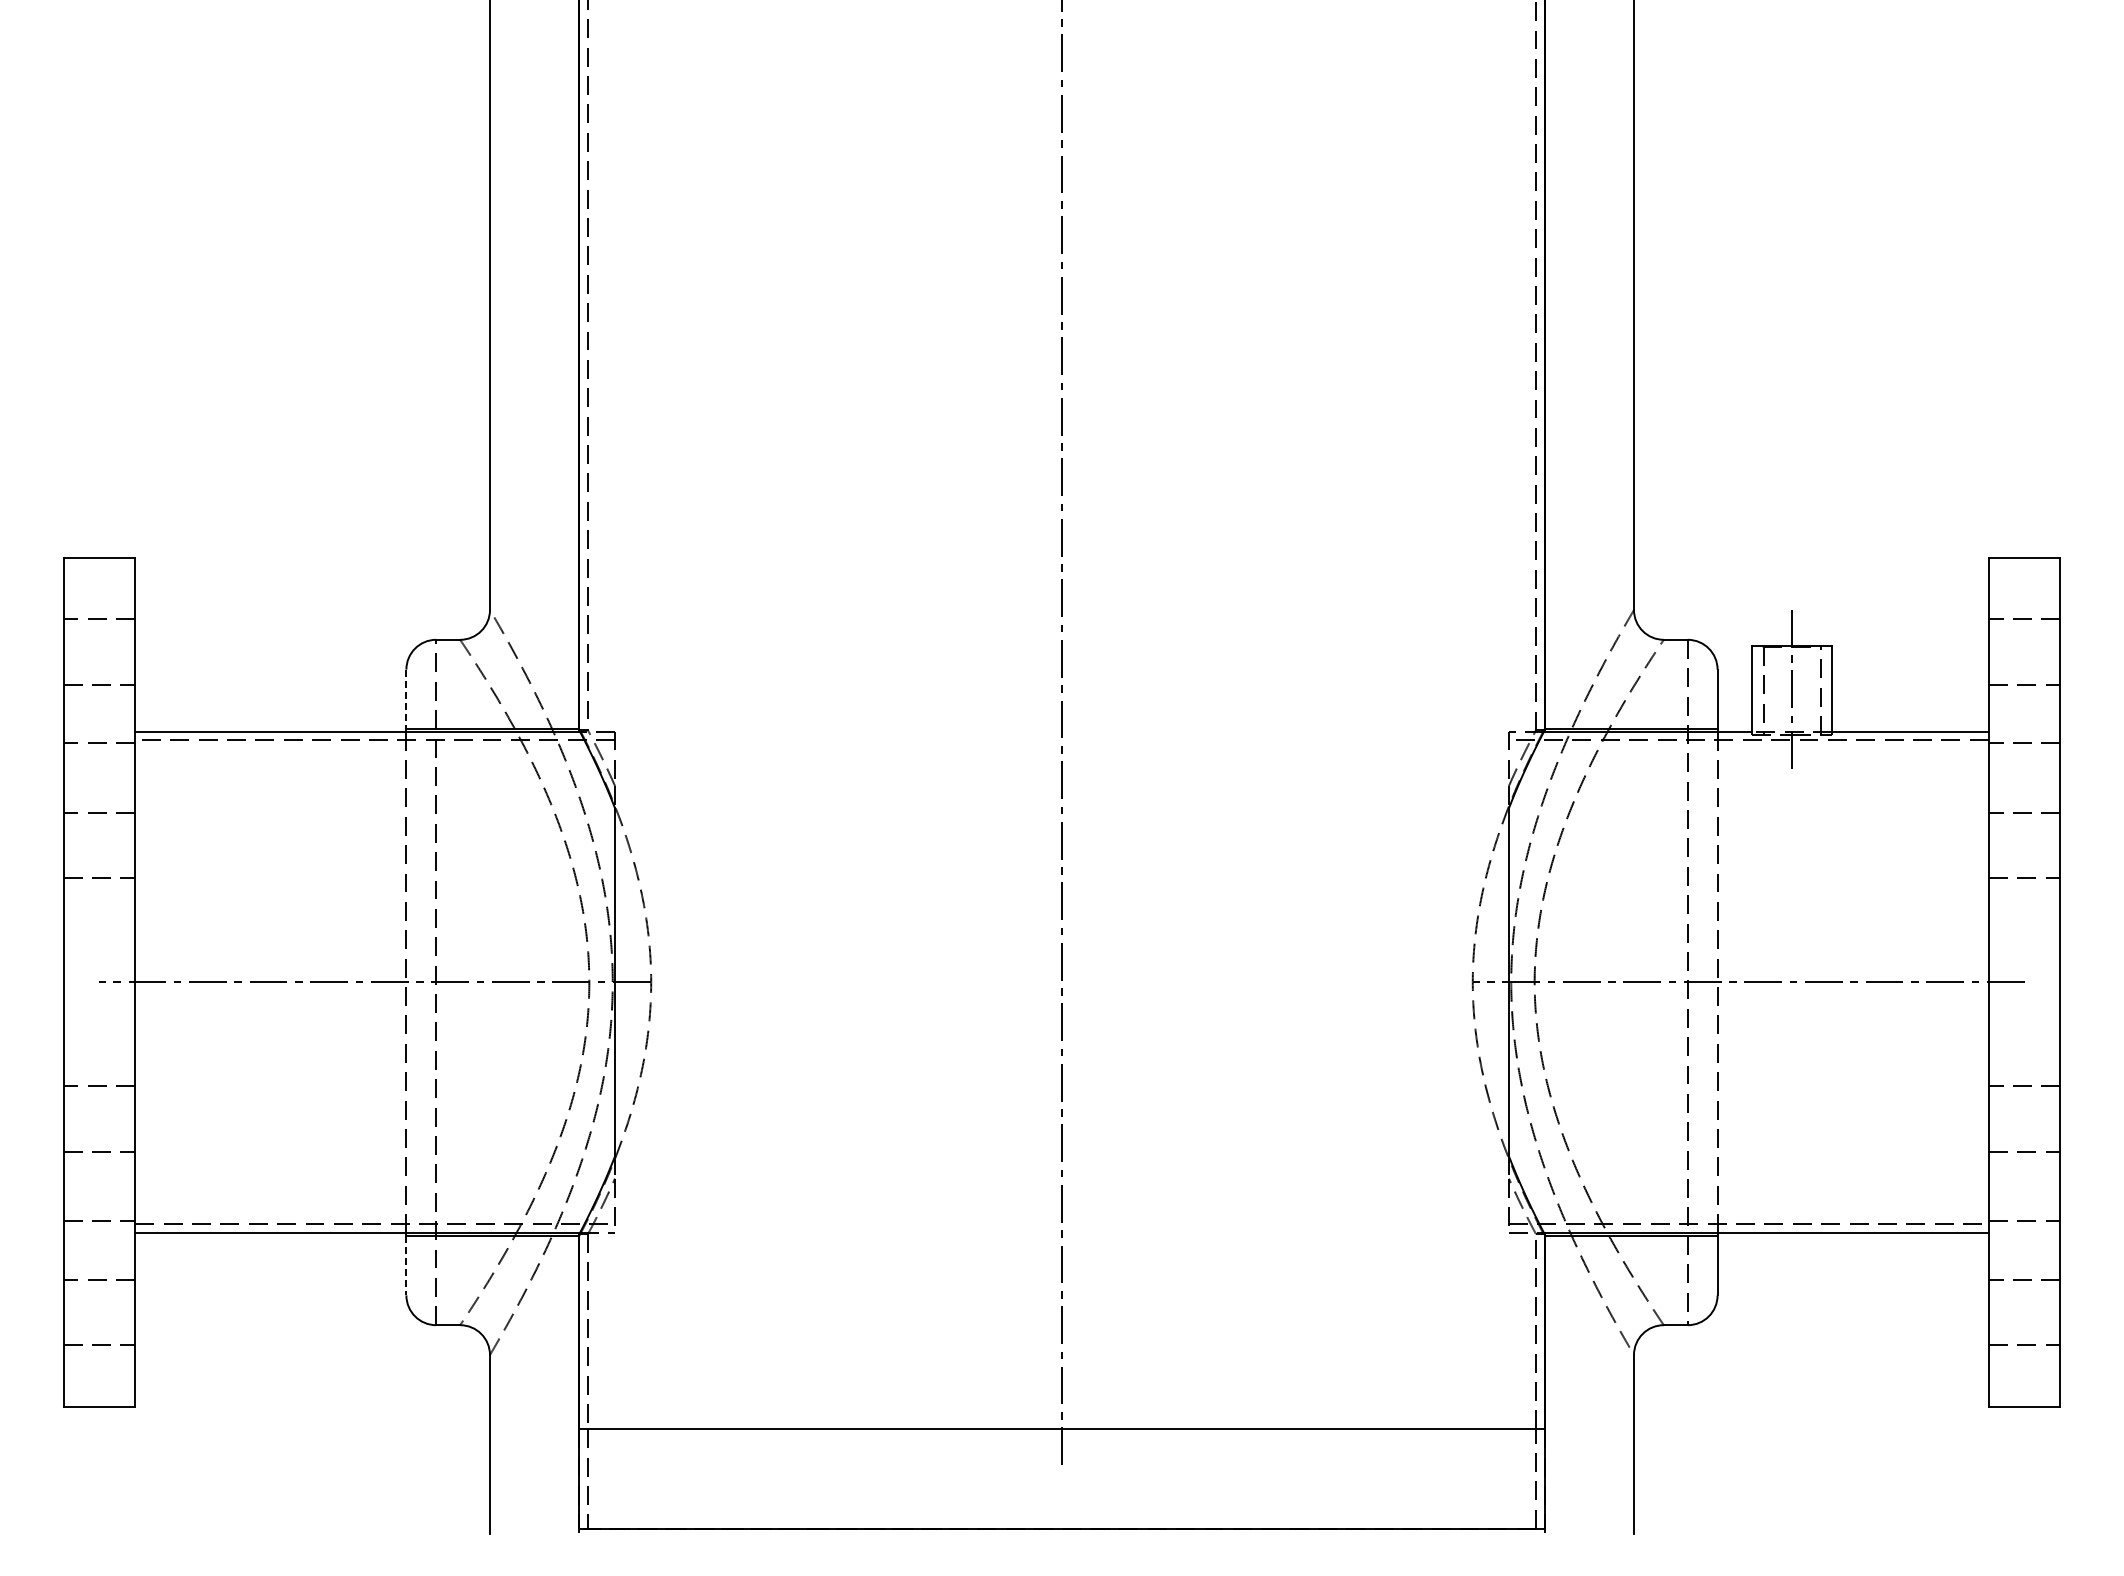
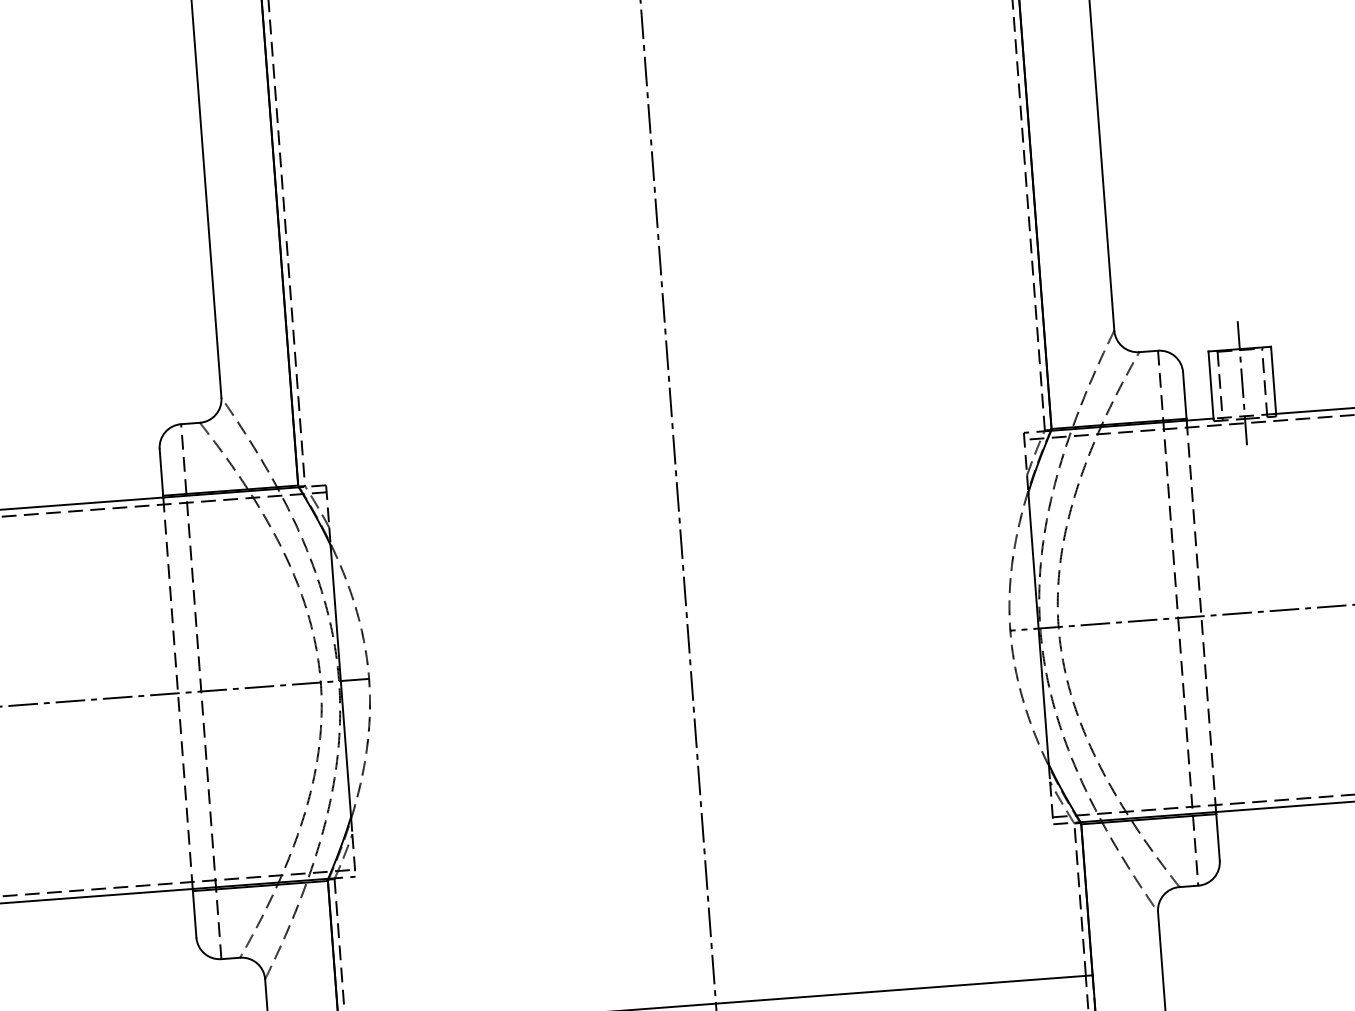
line: (406, 699) -> (161, 472), dashed -> solid
line: (406, 1265) -> (194, 914), dashed -> solid

